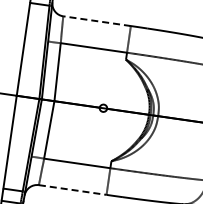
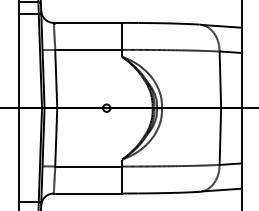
line: (96, 20) -> (87, 22), dashed -> solid
line: (73, 190) -> (88, 193), dashed -> solid

